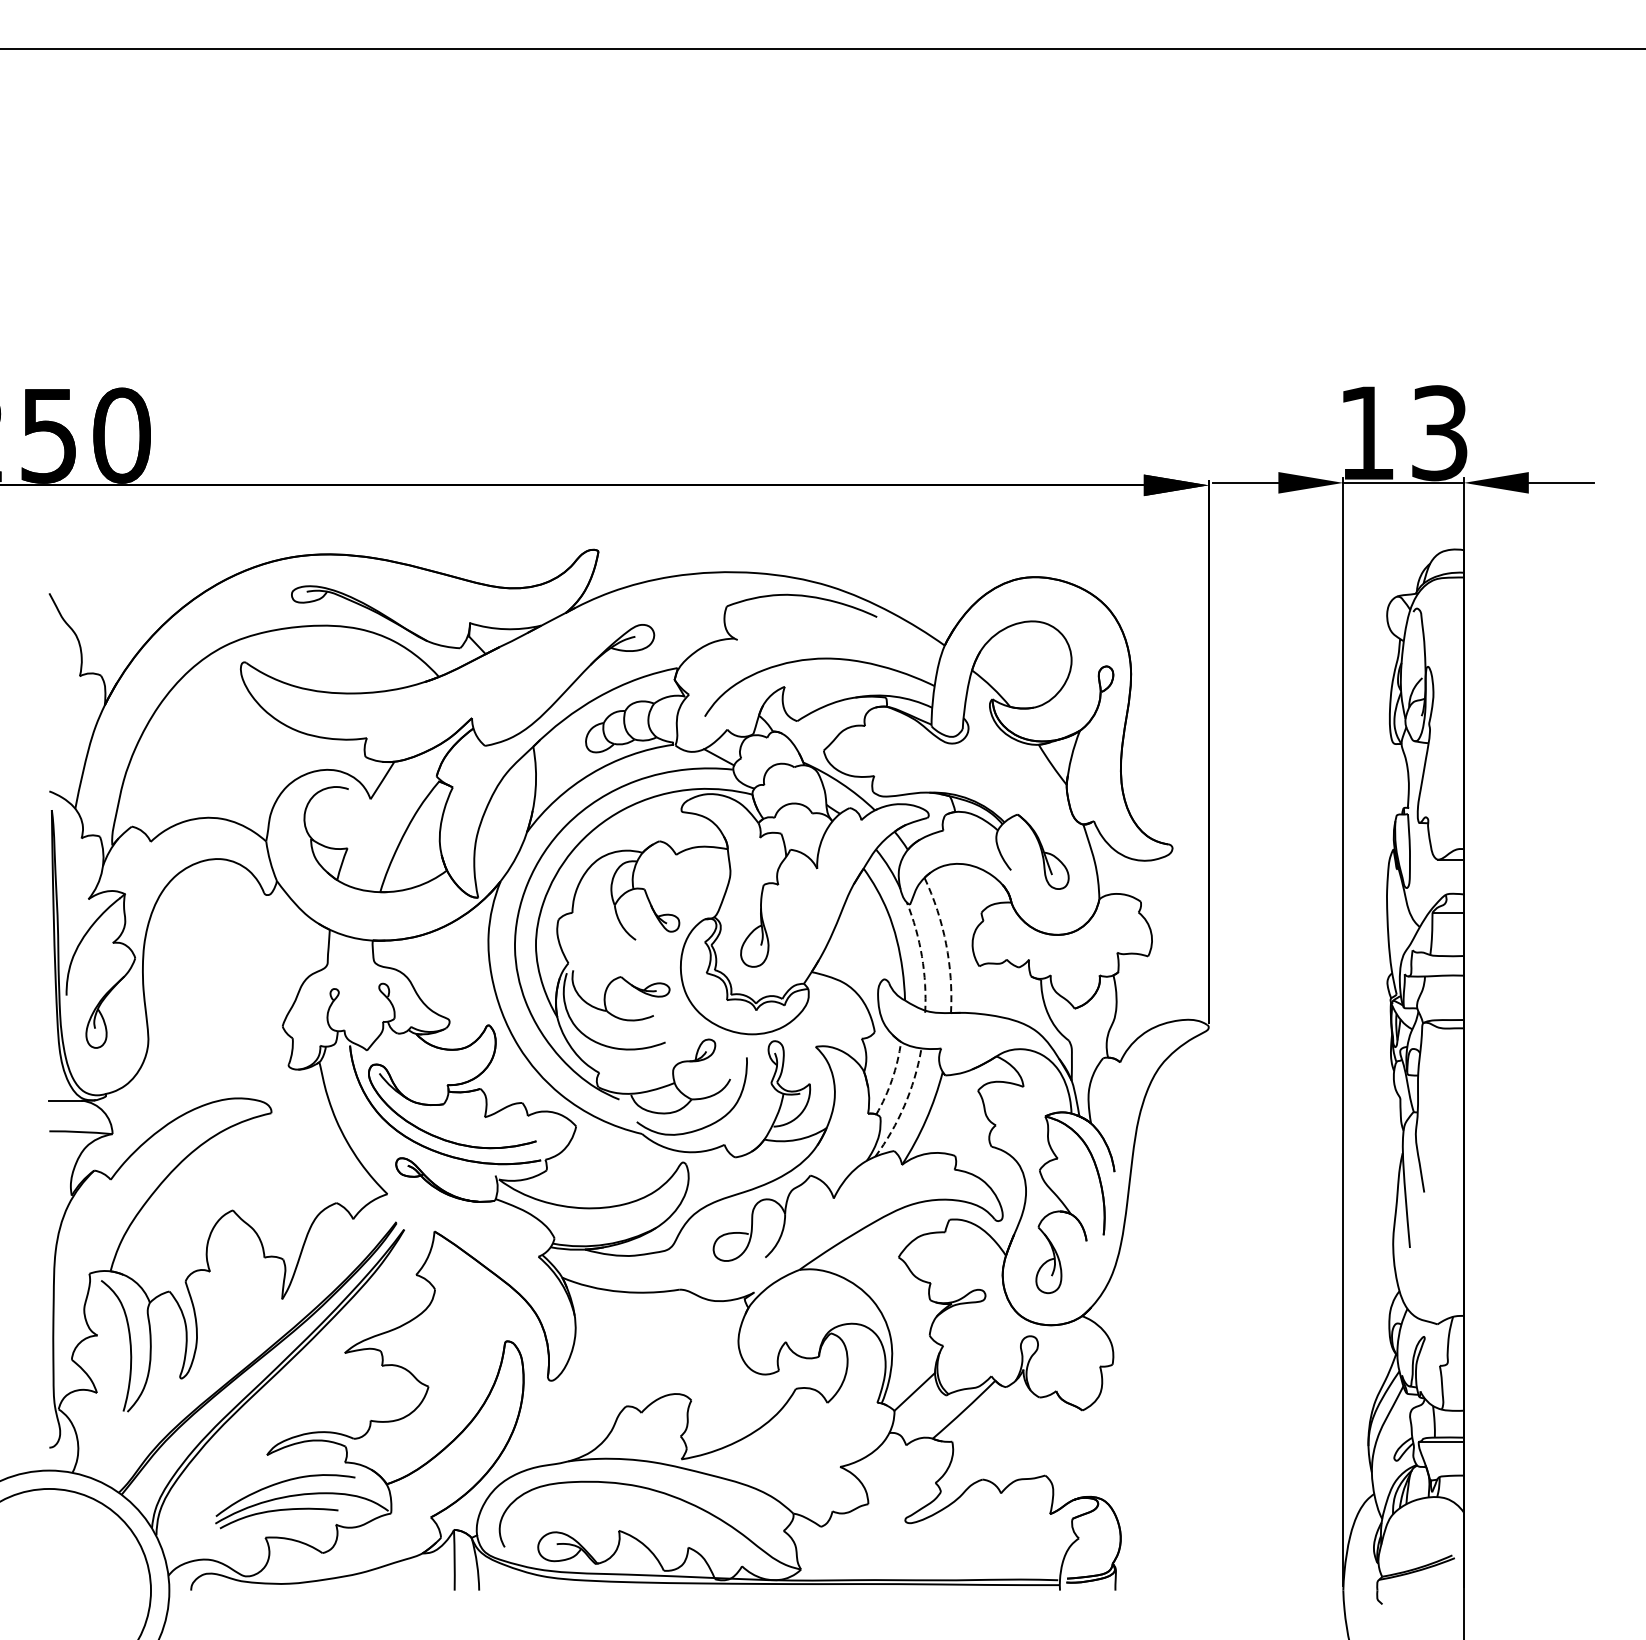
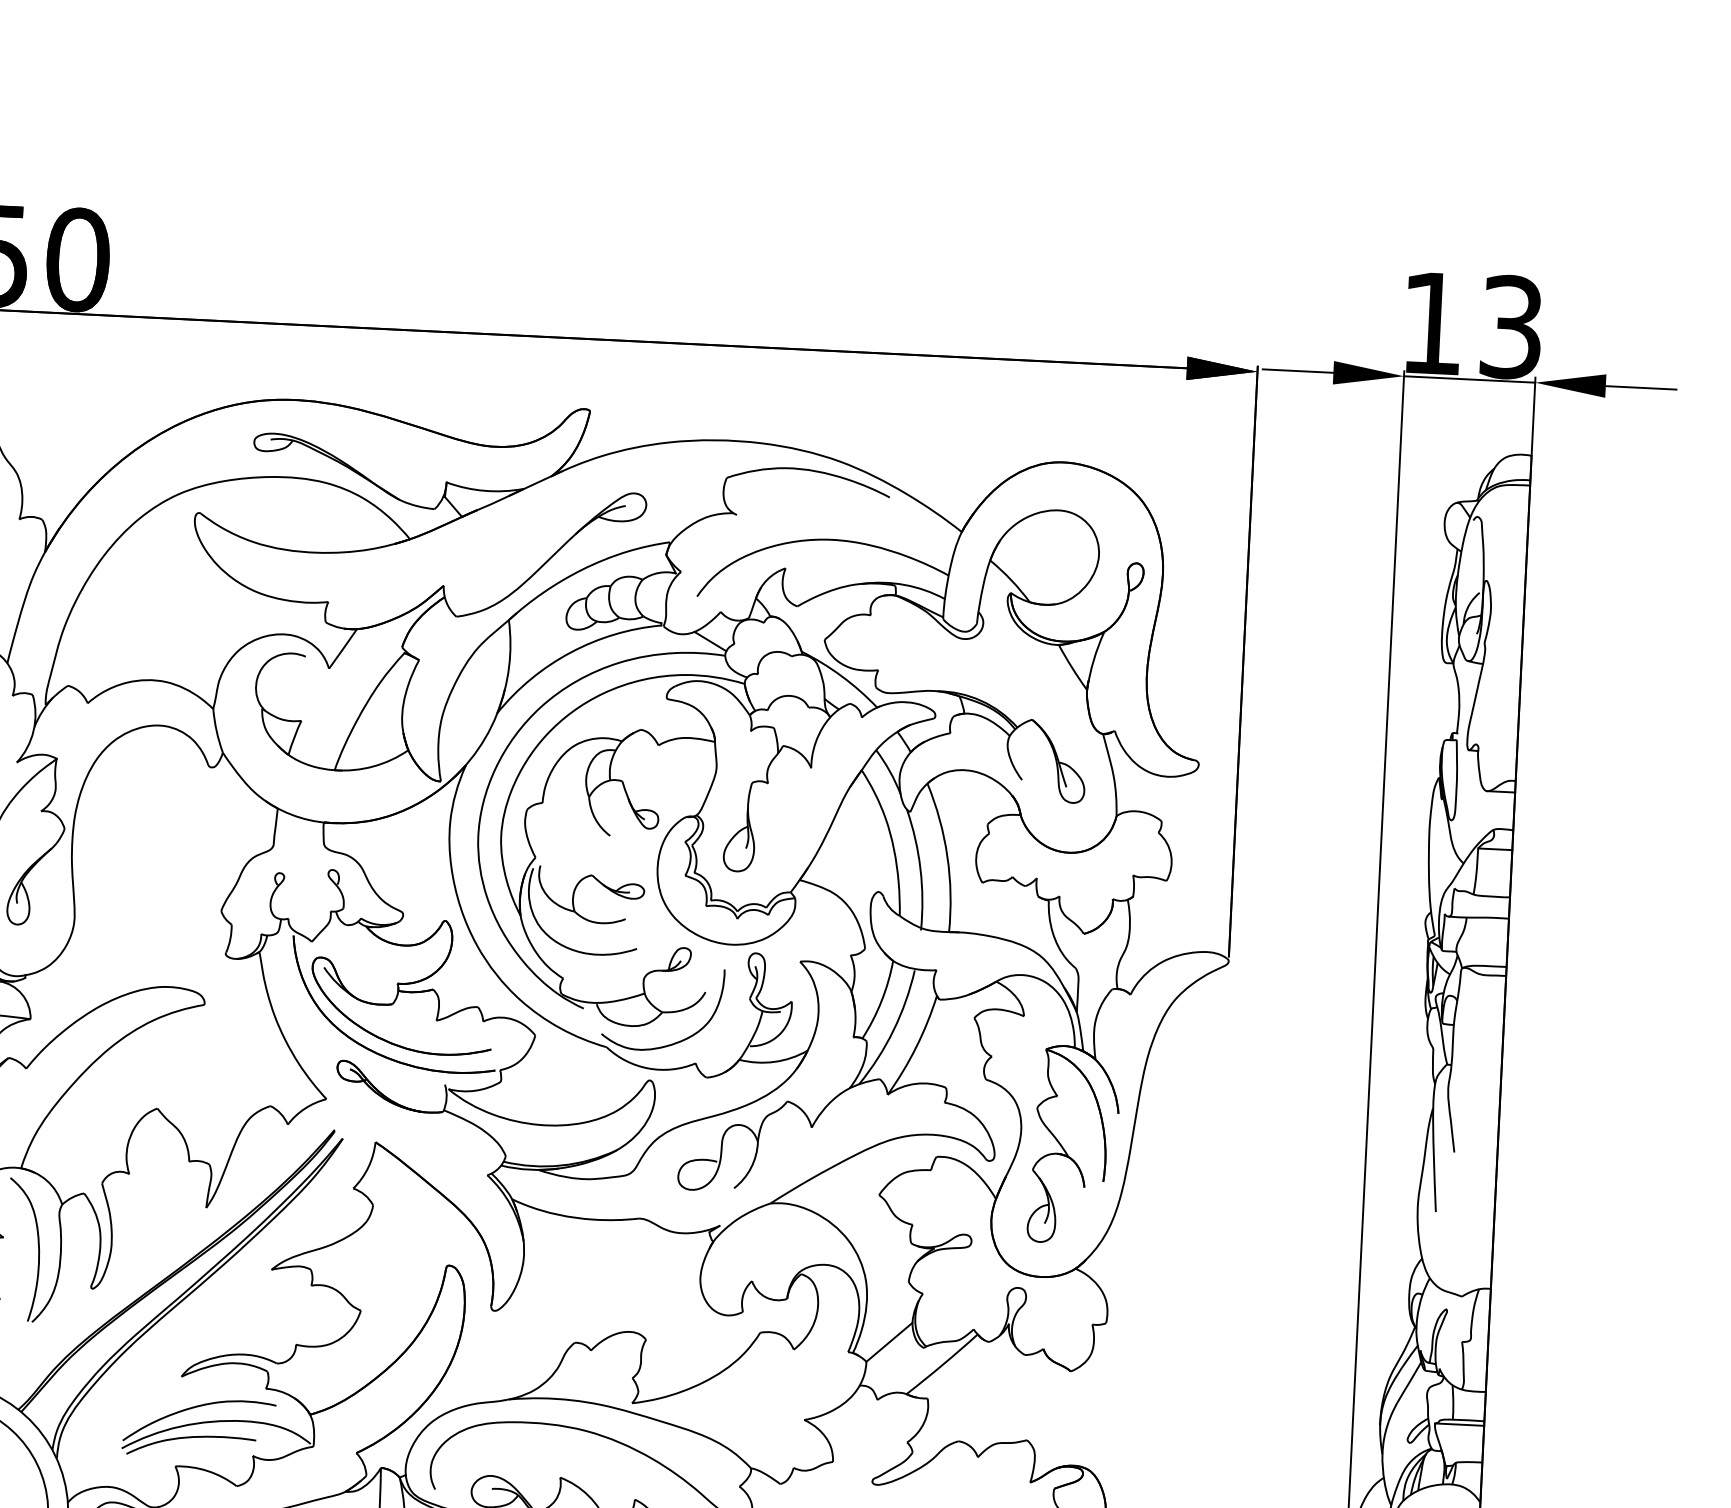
arc: (946, 943) -> (947, 856), dashed -> solid
arc: (922, 956) -> (921, 869), dashed -> solid
arc: (892, 1079) -> (881, 1001), dashed -> solid
arc: (904, 1105) -> (893, 1030), dashed -> solid

